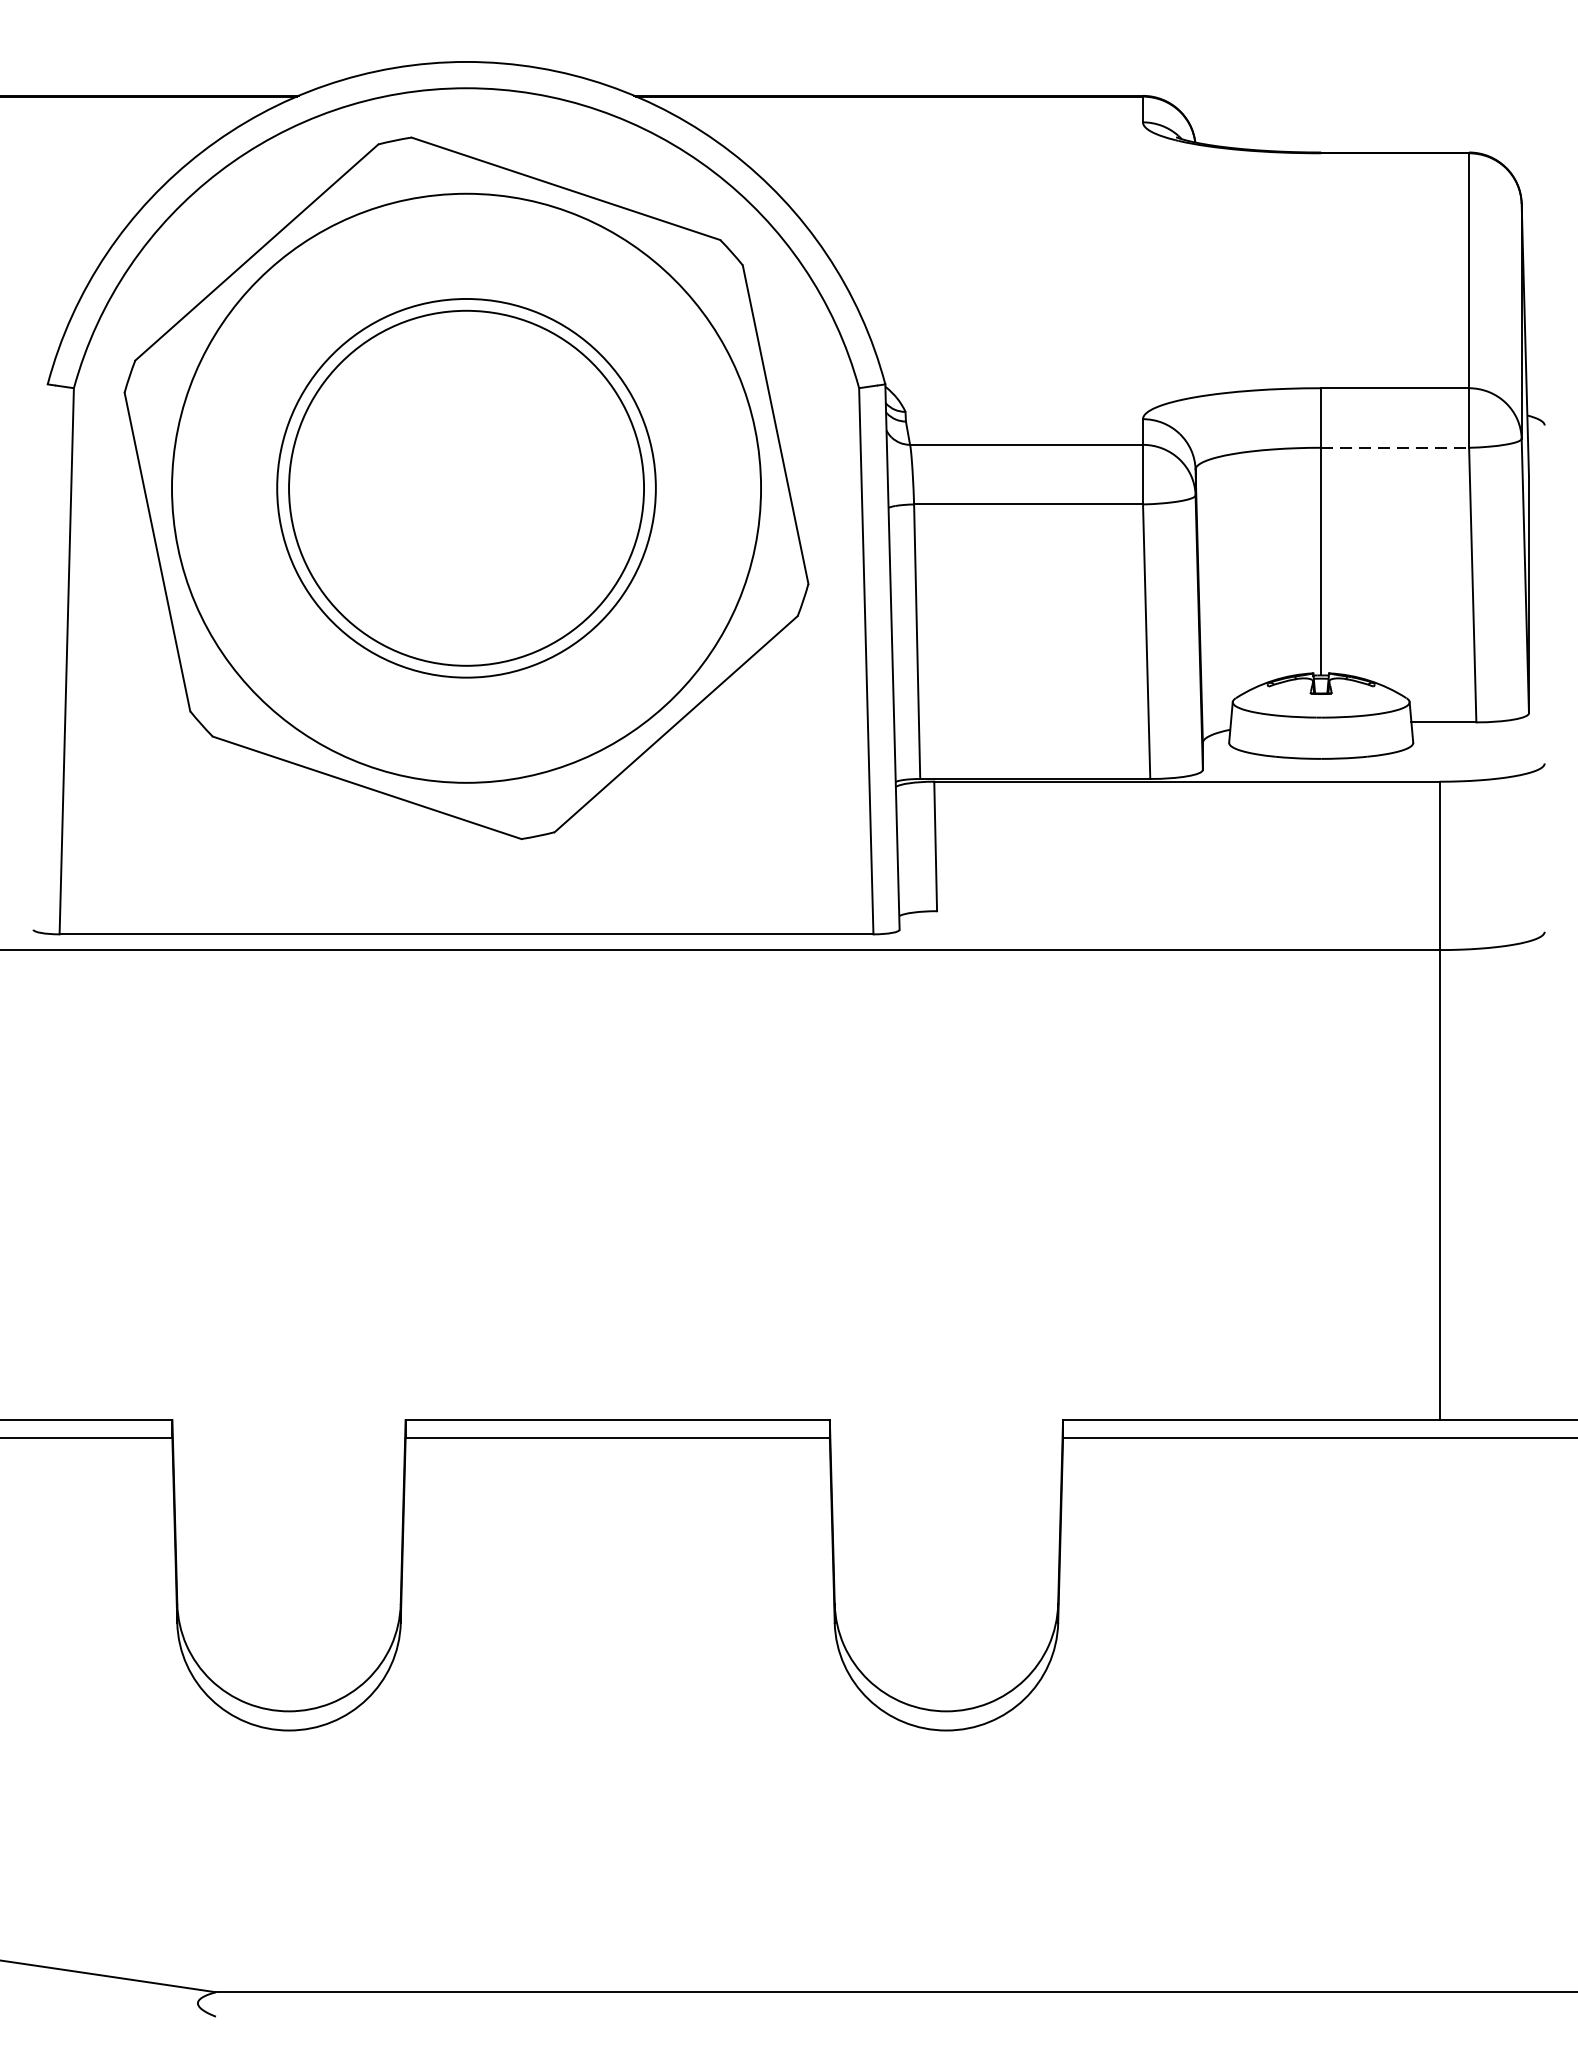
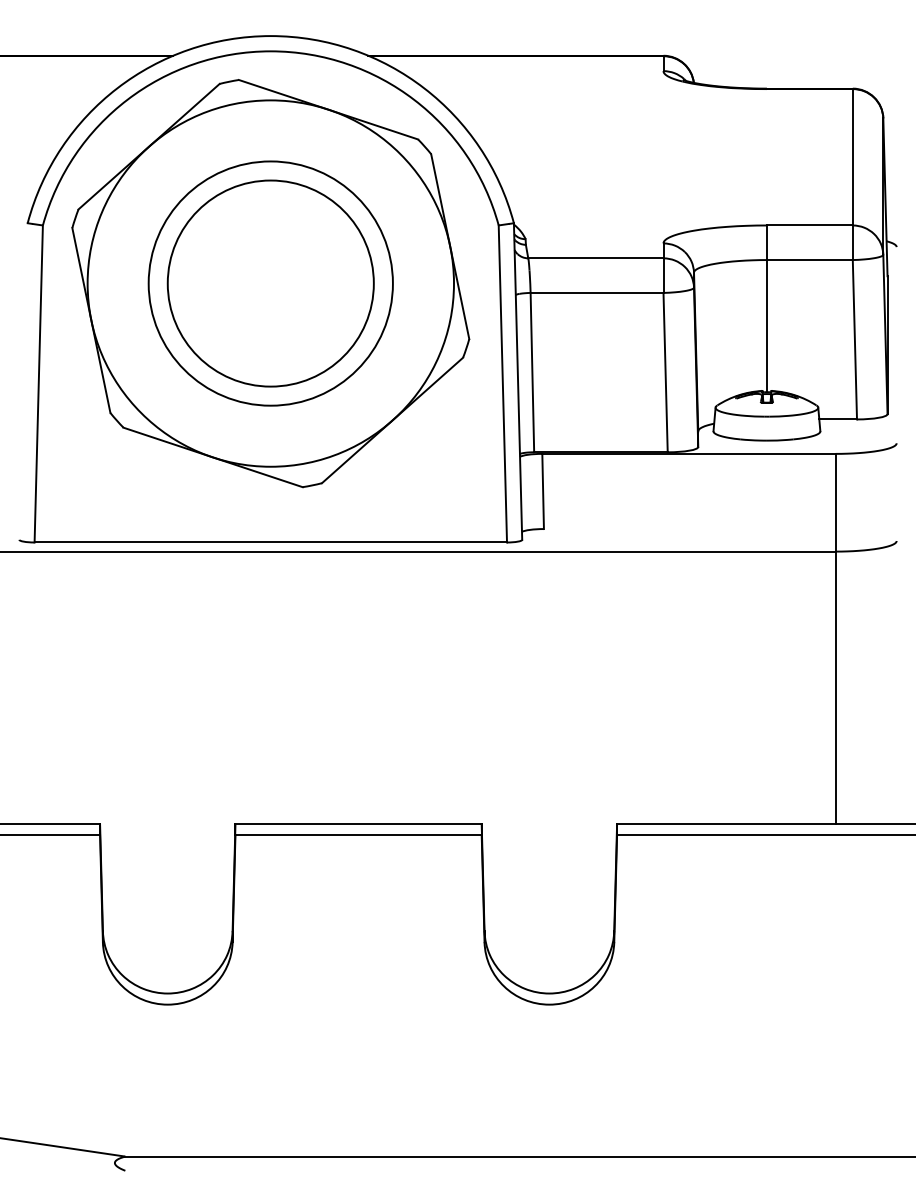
line: (1394, 448) -> (809, 260), dashed -> solid
circle: (465, 488) -> (270, 283), size x0.71
circle: (465, 488) -> (270, 283), size x1.67

